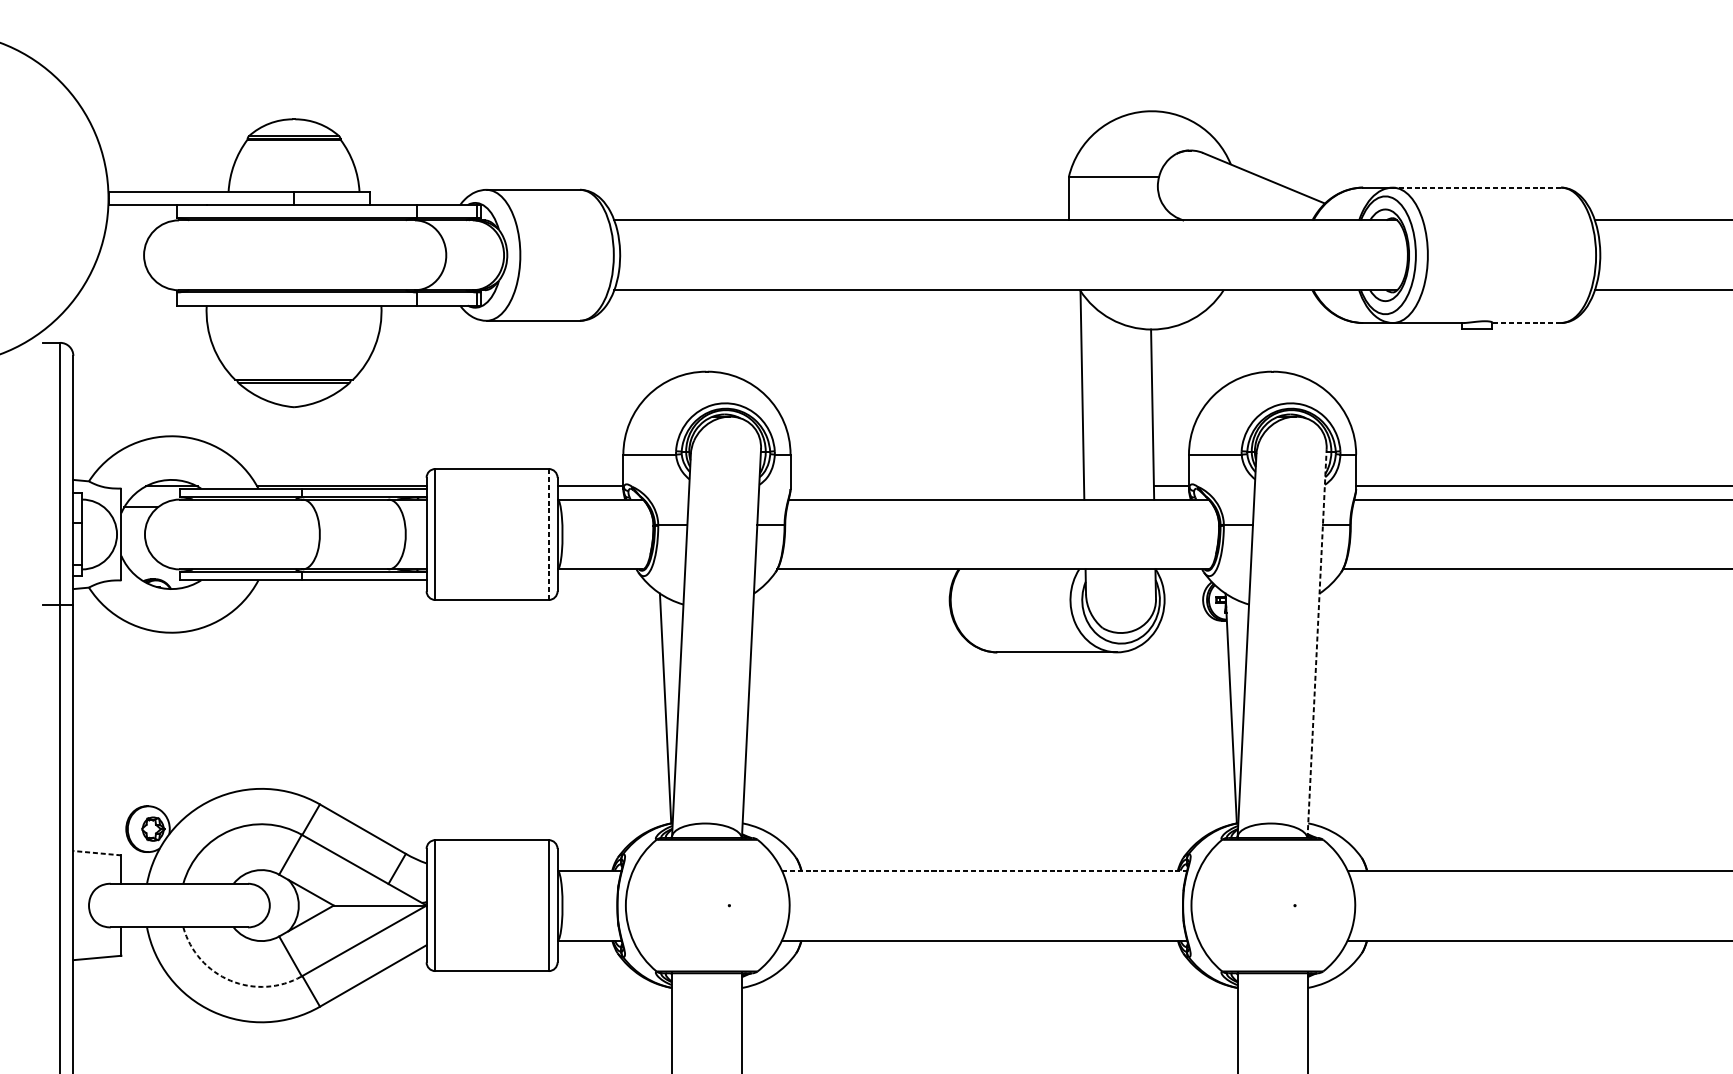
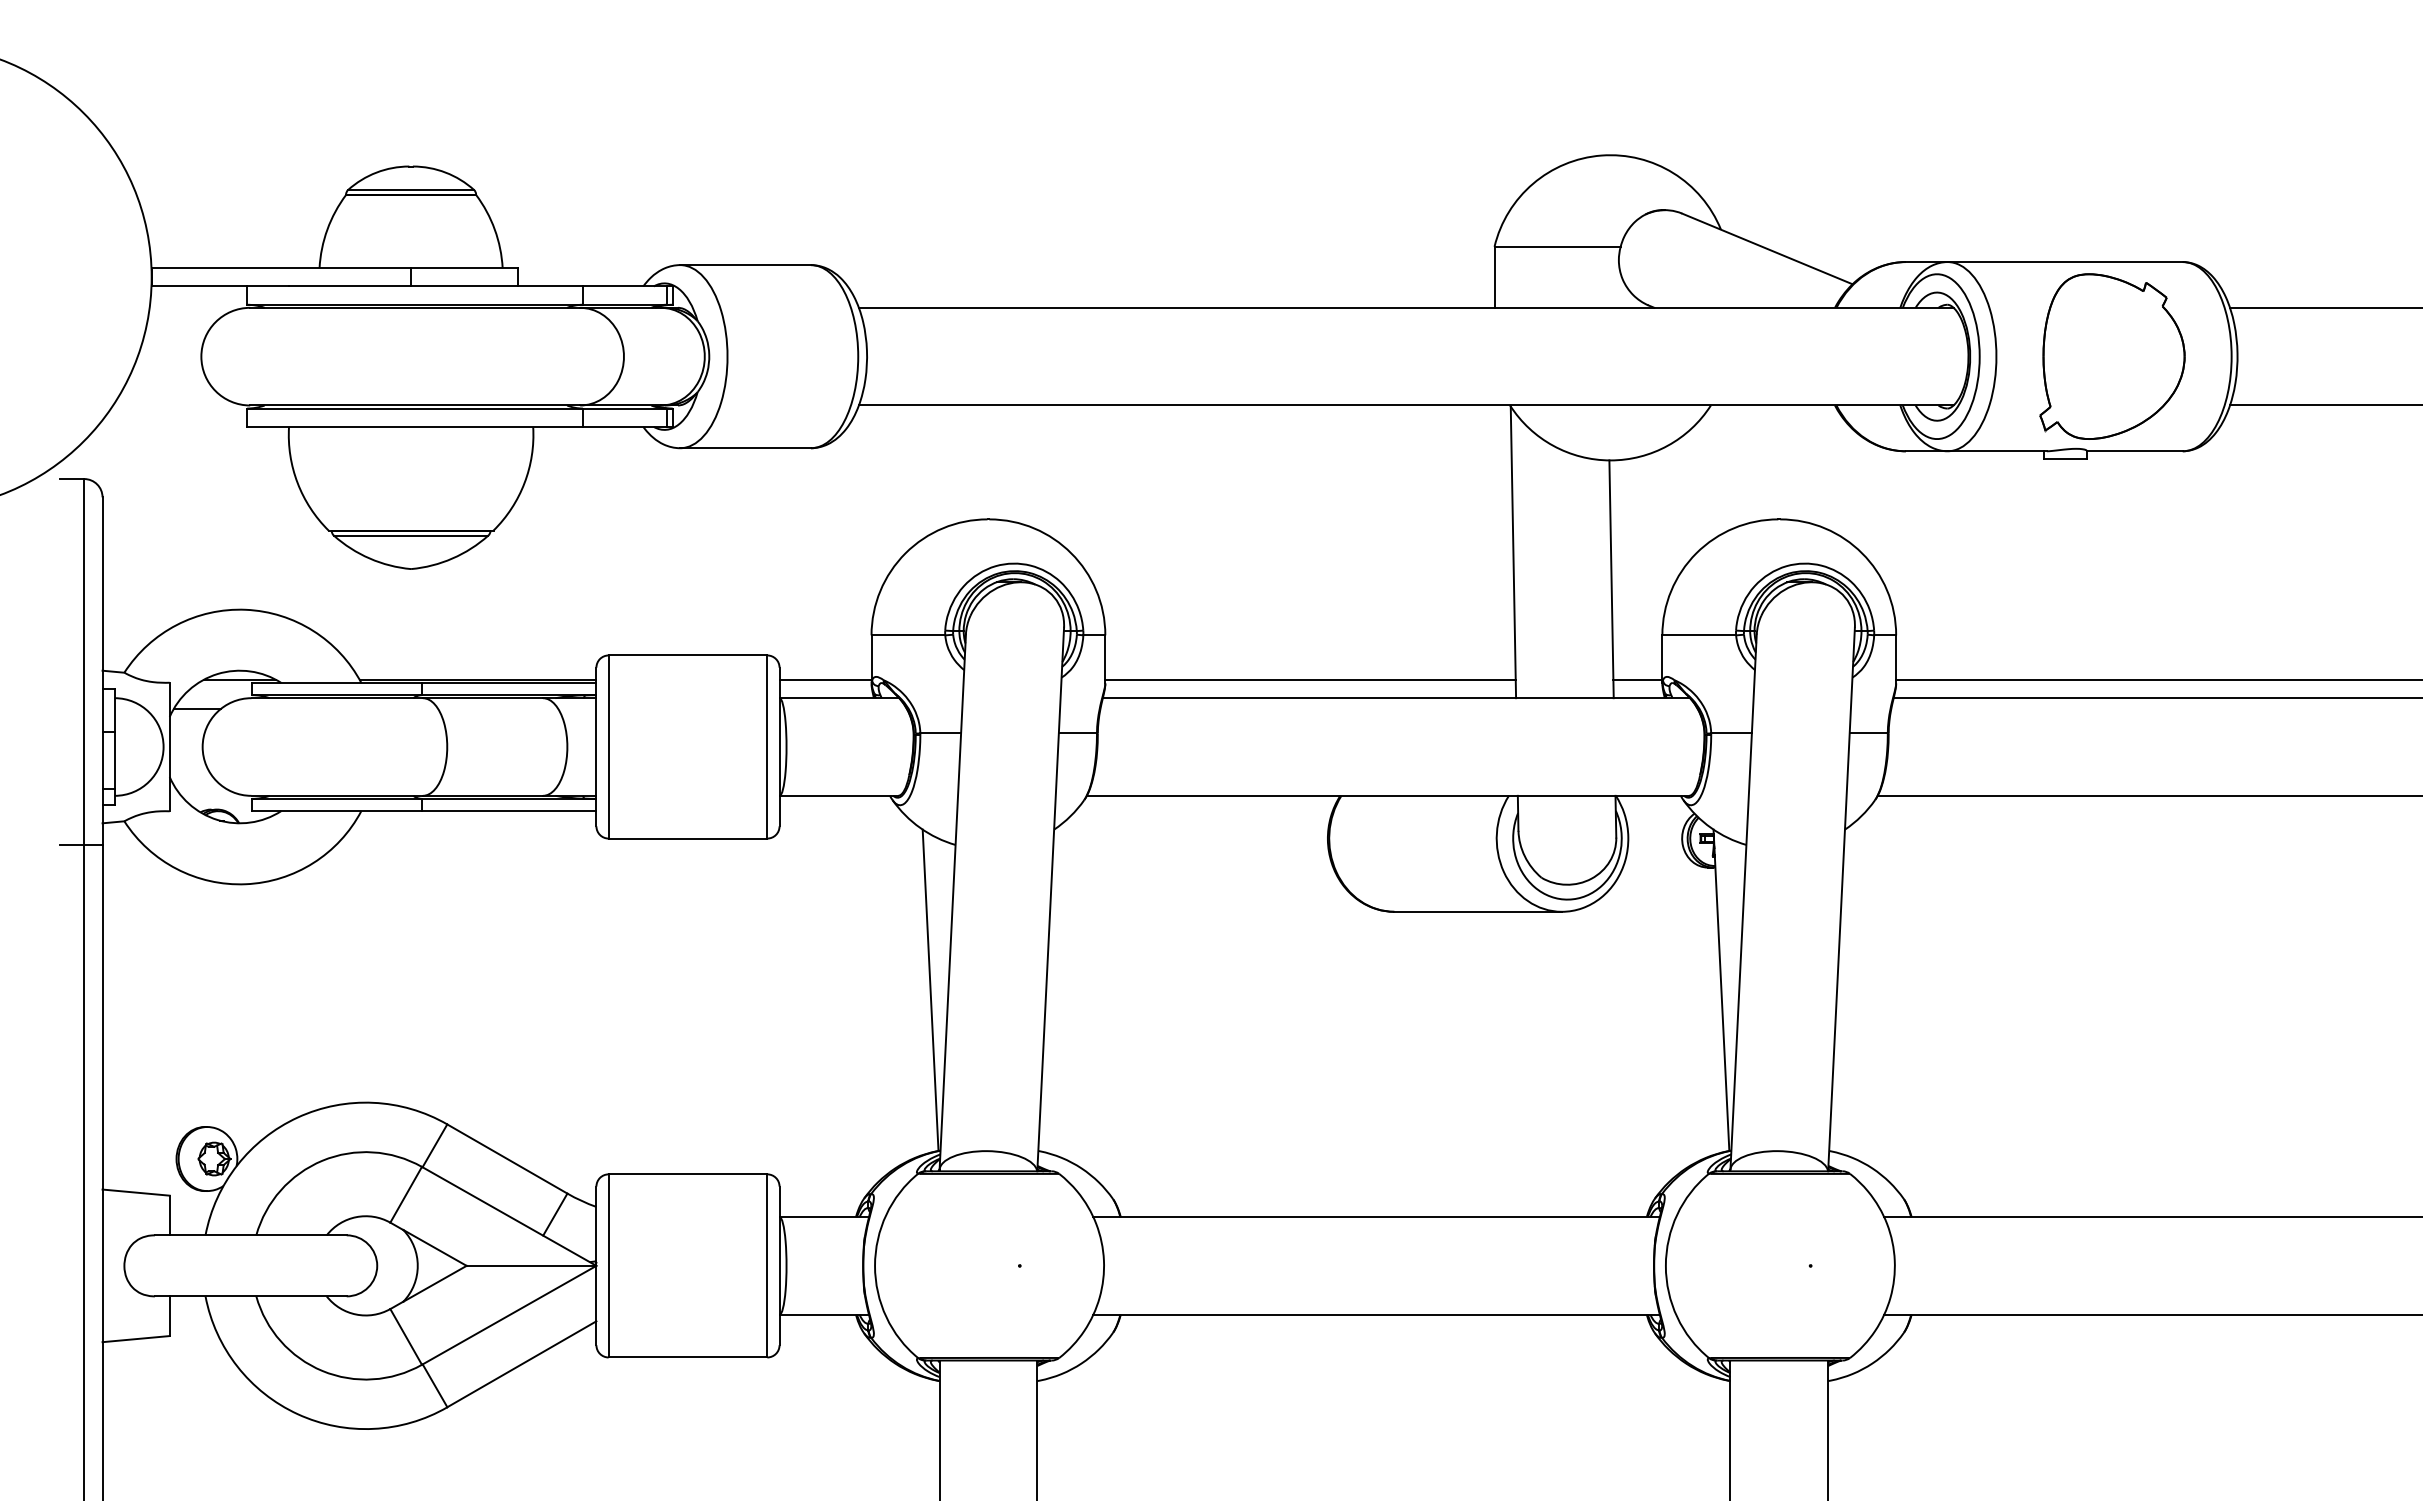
line: (1477, 187) -> (2065, 262), dashed -> solid
part: (1510, 255) -> (2112, 356), added
line: (1526, 323) -> (2134, 451), dashed -> solid
line: (937, 486) -> (1310, 679), added
line: (548, 534) -> (767, 747), dashed -> solid
line: (1317, 643) -> (1841, 899), dashed -> solid
line: (97, 853) -> (136, 1192), dashed -> solid
line: (985, 870) -> (1377, 1217), dashed -> solid
arc: (230, 980) -> (322, 1370), dashed -> solid

